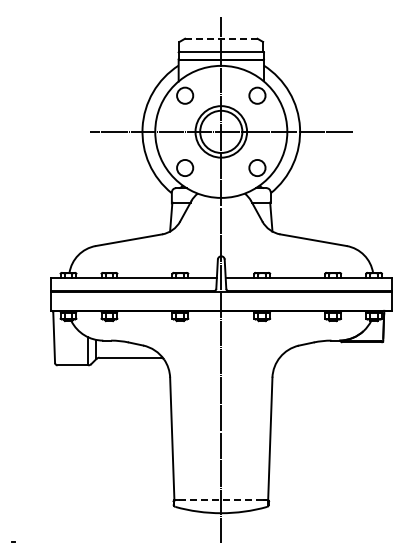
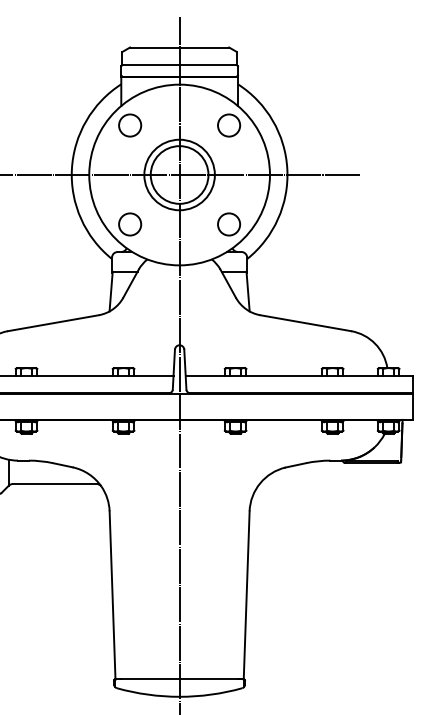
line: (221, 38) -> (179, 47), dashed -> solid
line: (221, 500) -> (179, 679), dashed -> solid

